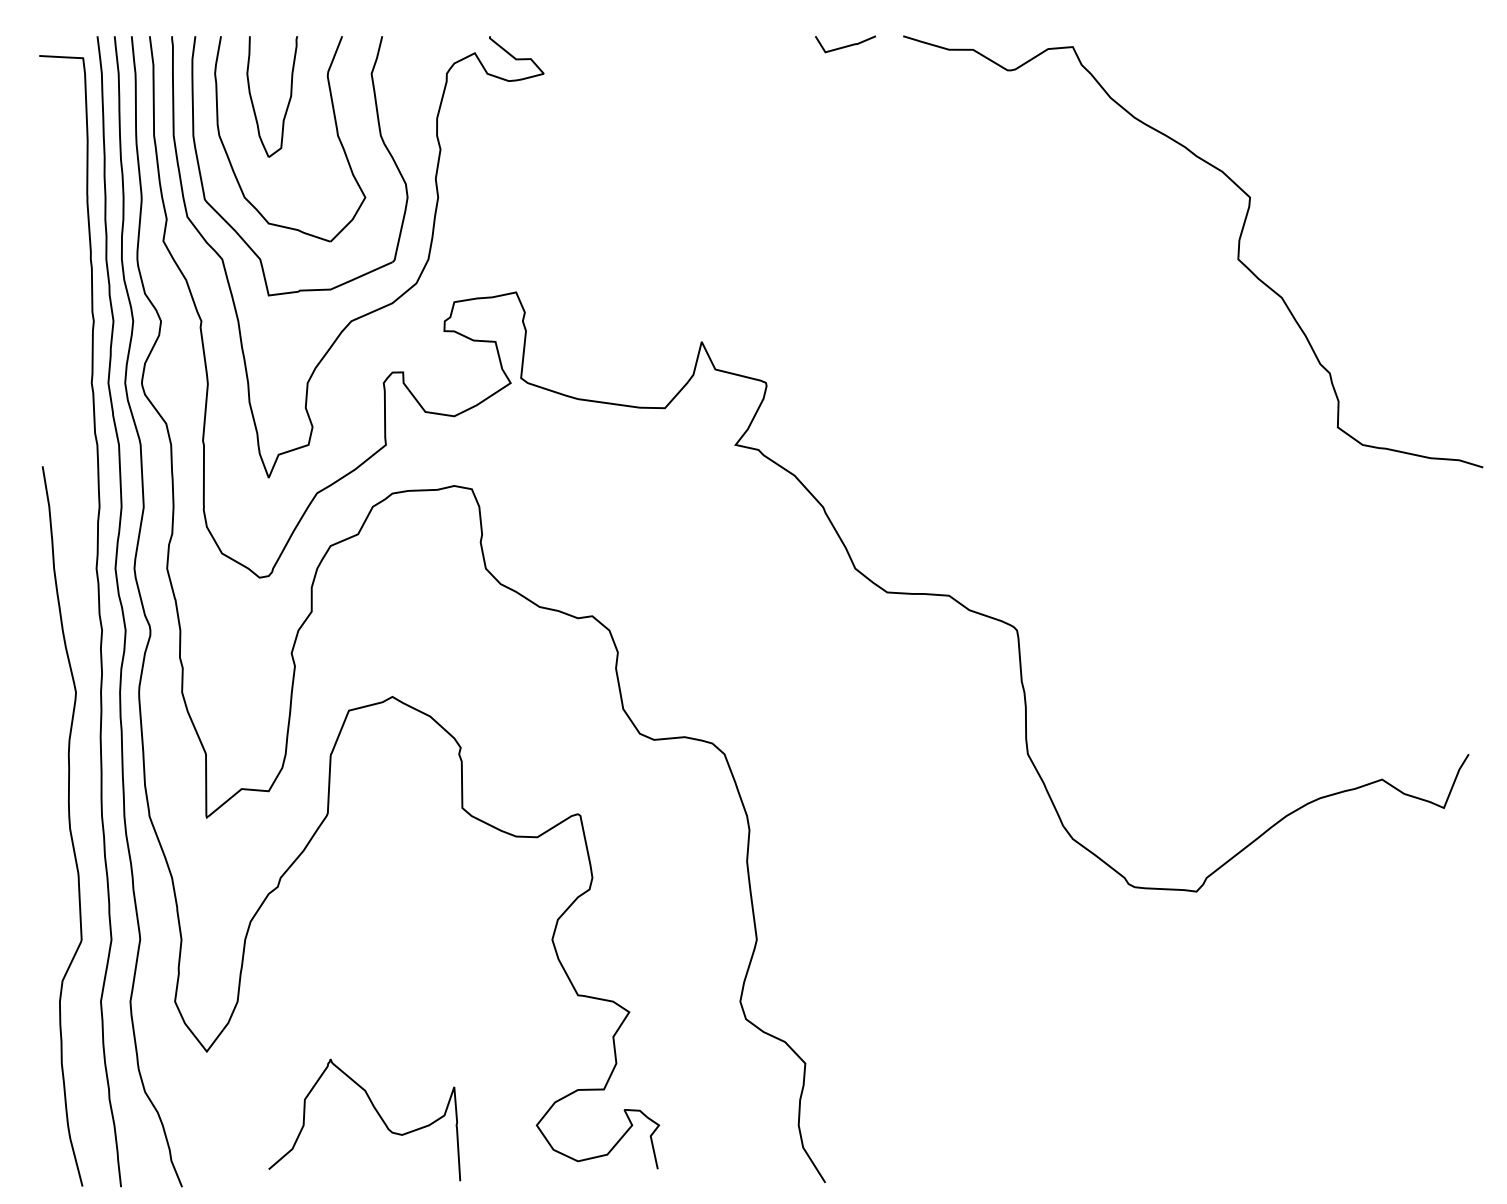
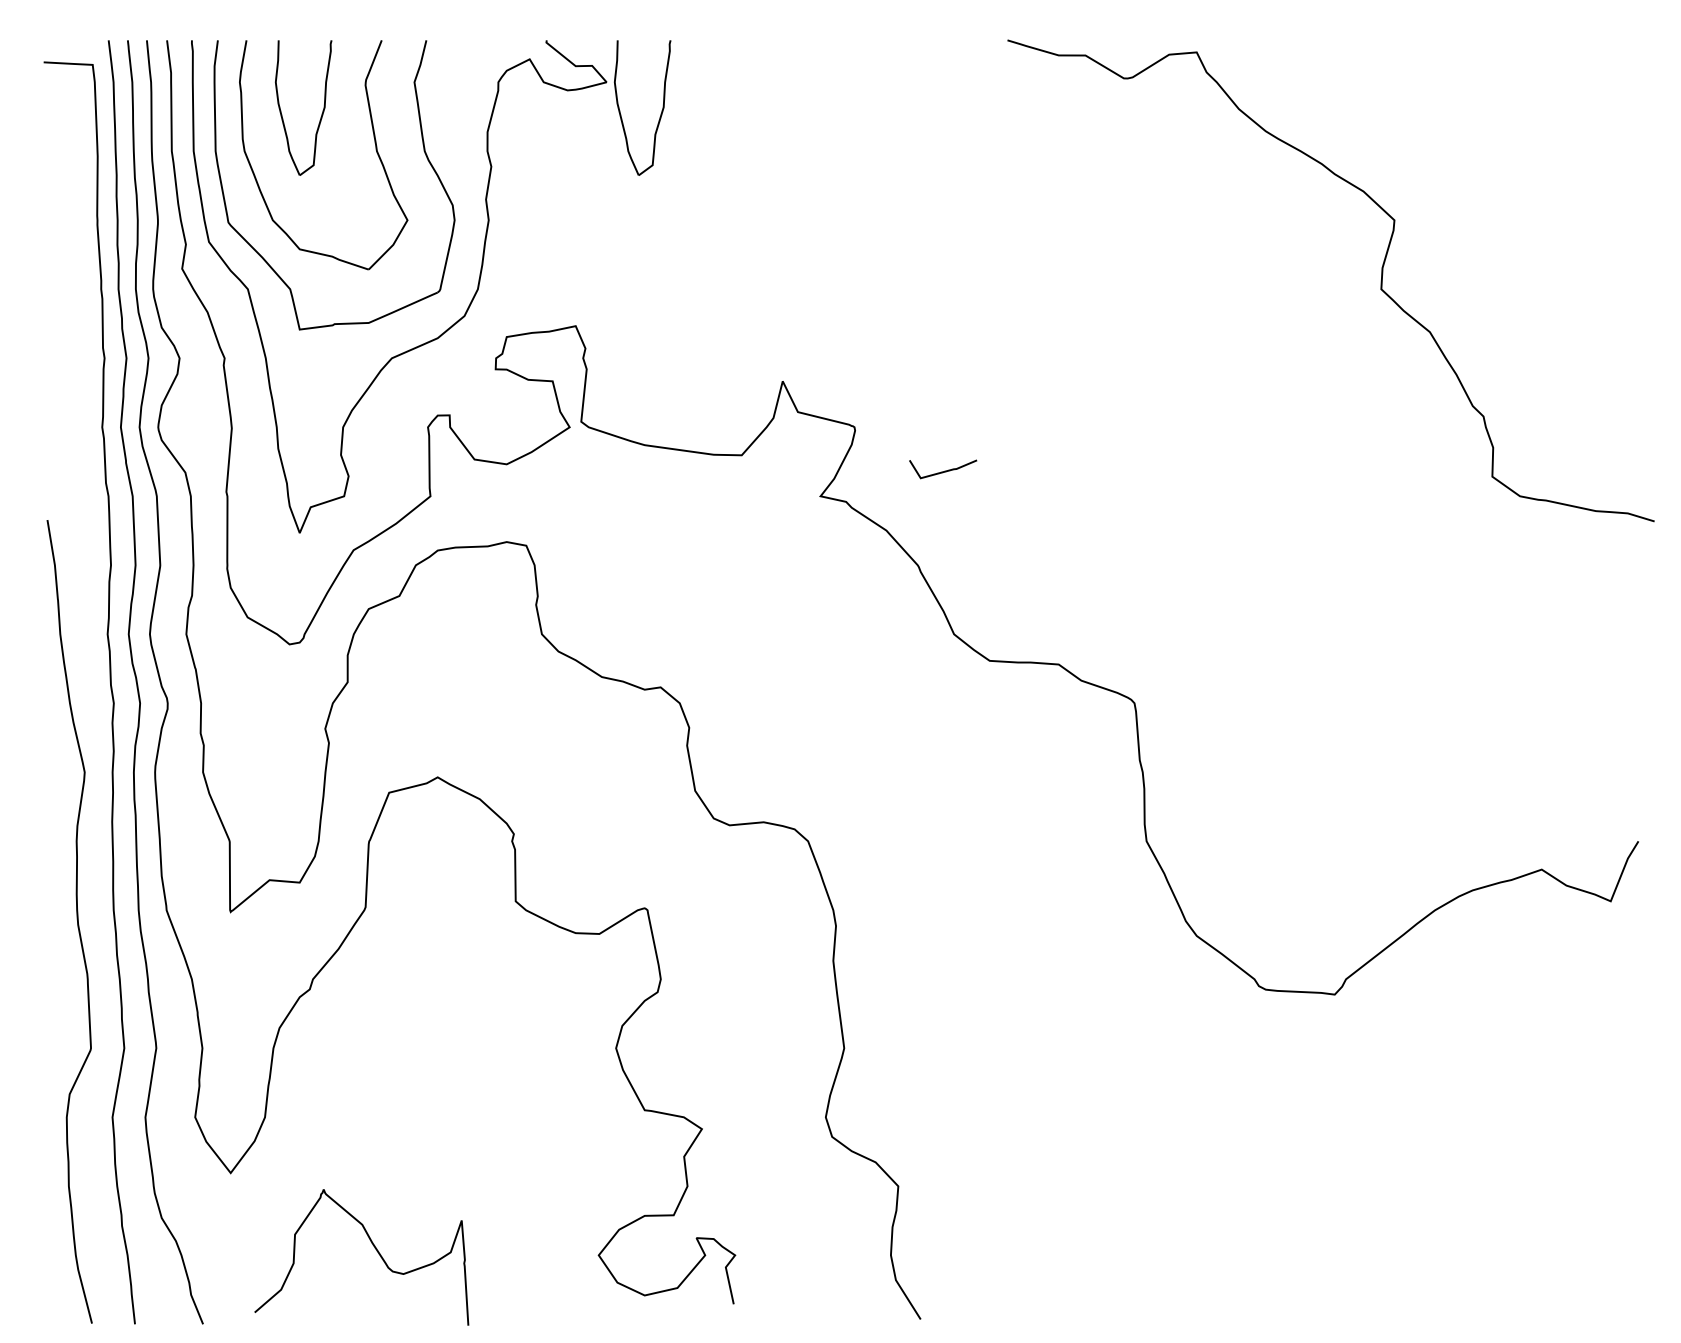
line: (846, 45) -> (944, 470), moved
part: (592, 101) -> (660, 113), added
curve: (376, 1112) -> (374, 1248), moved

